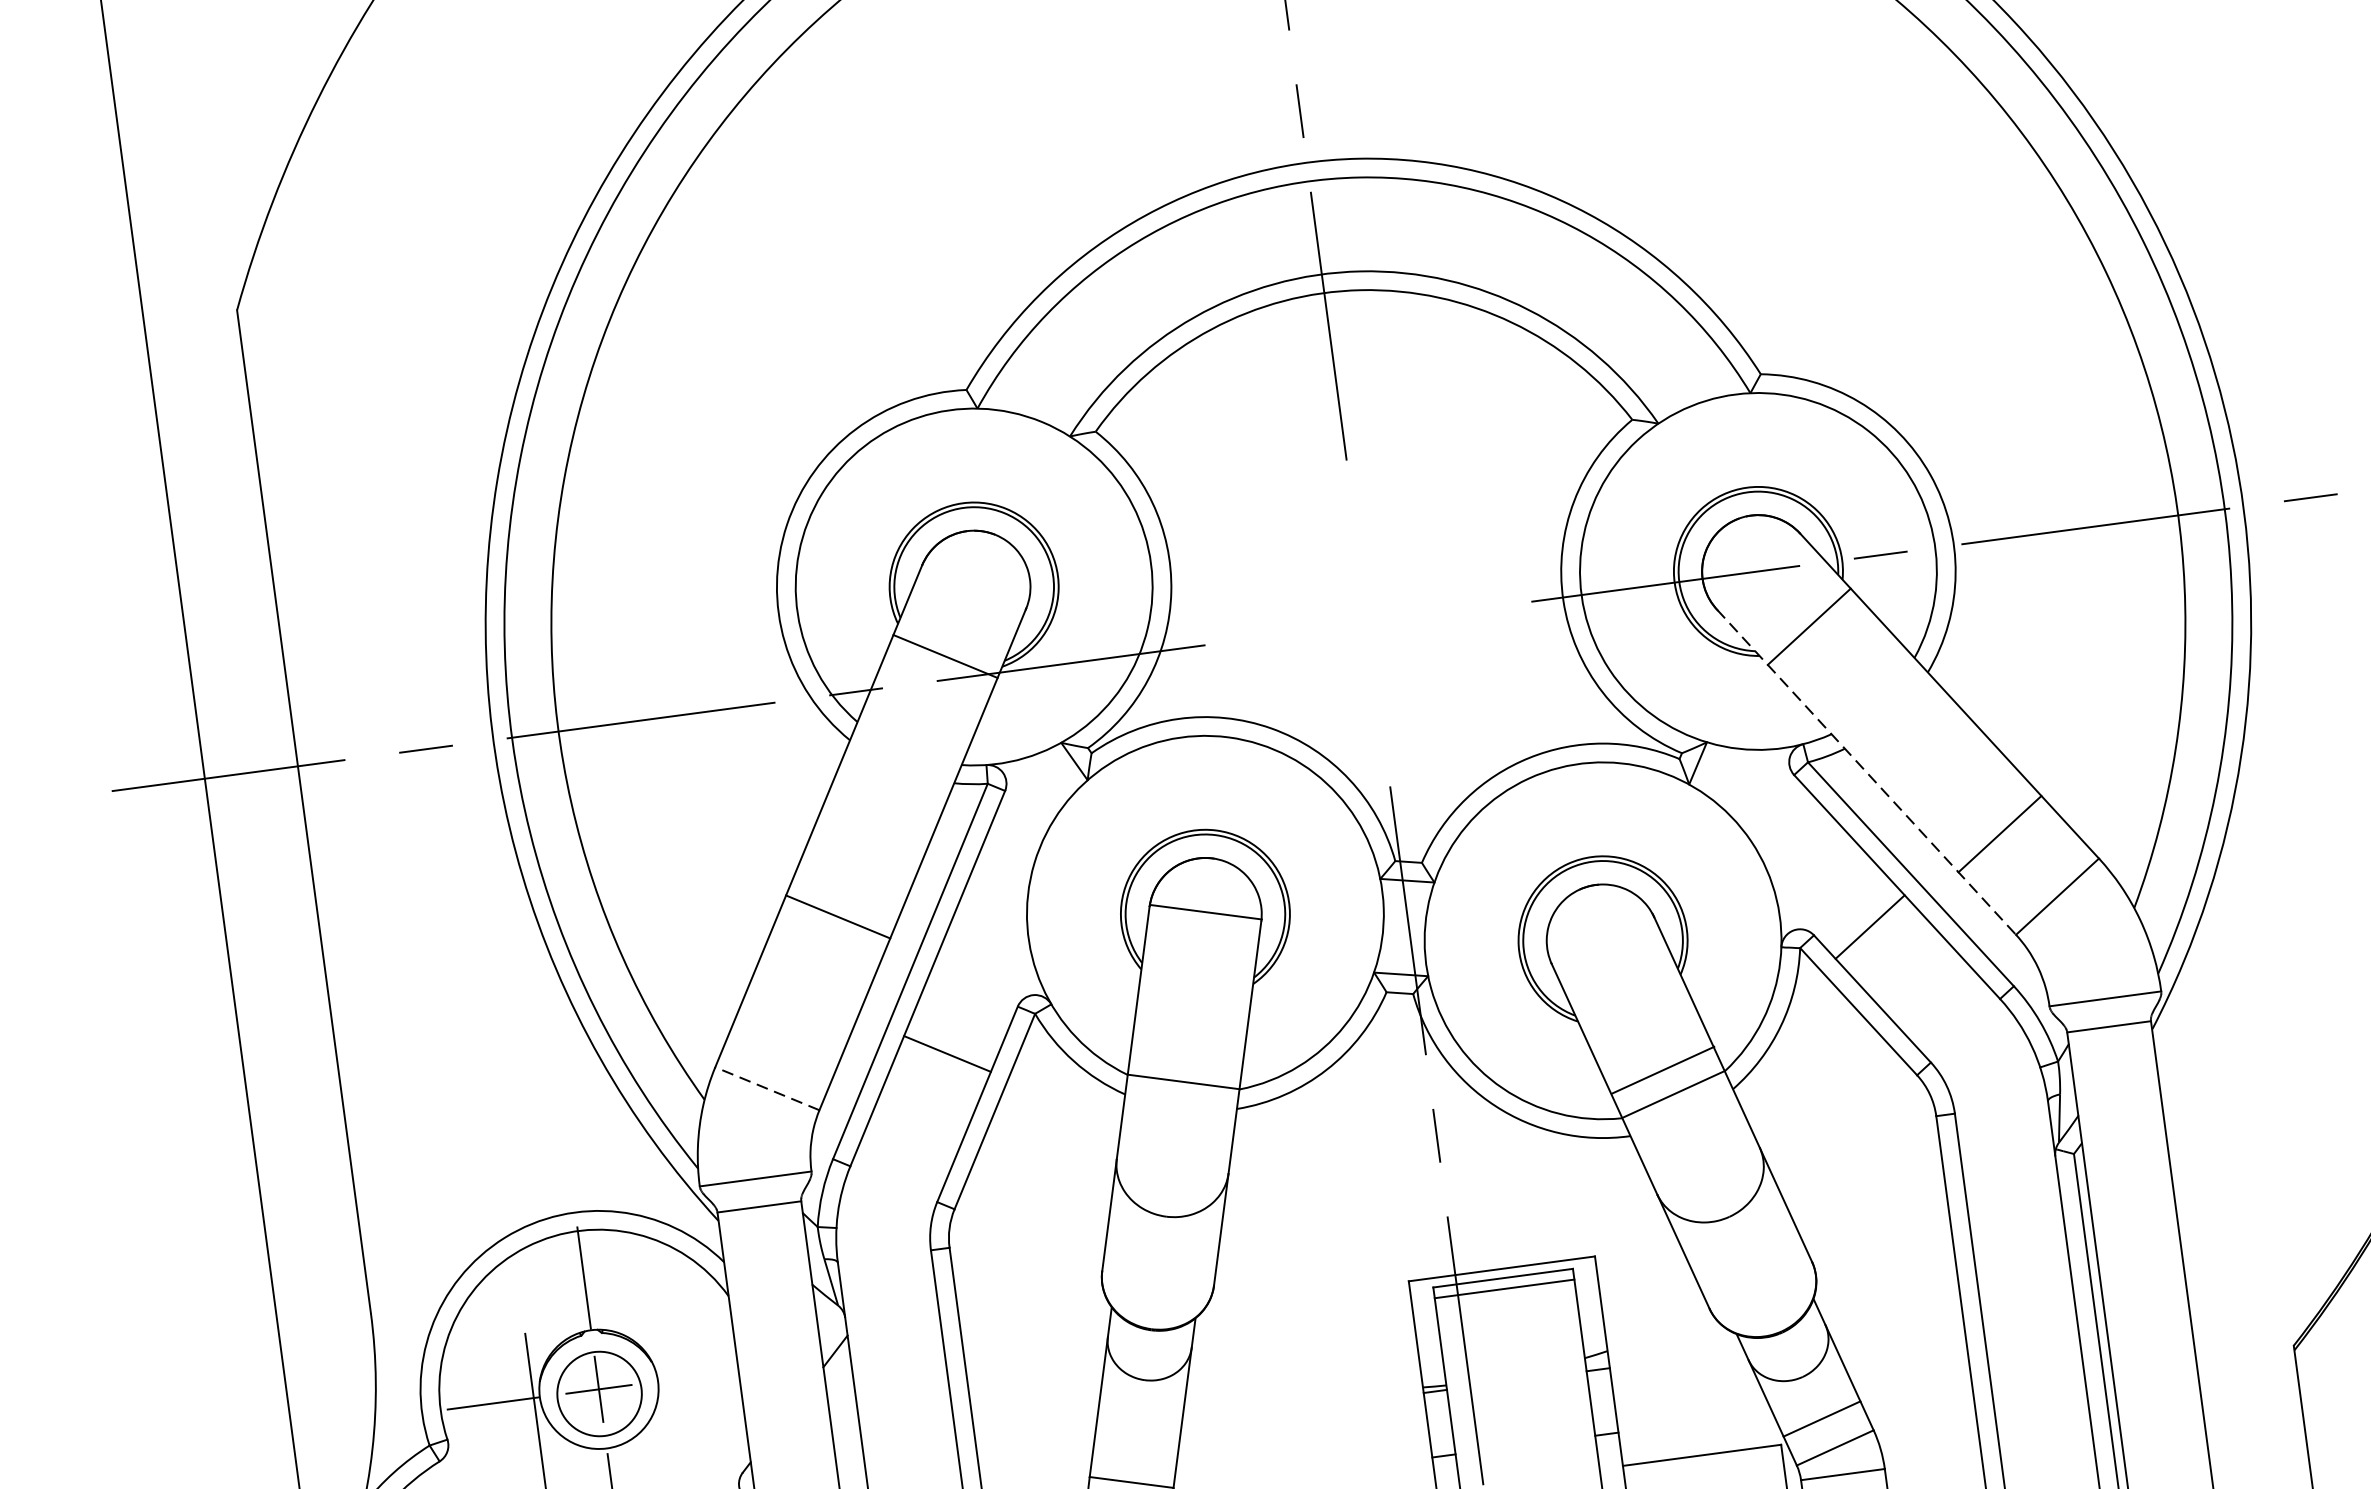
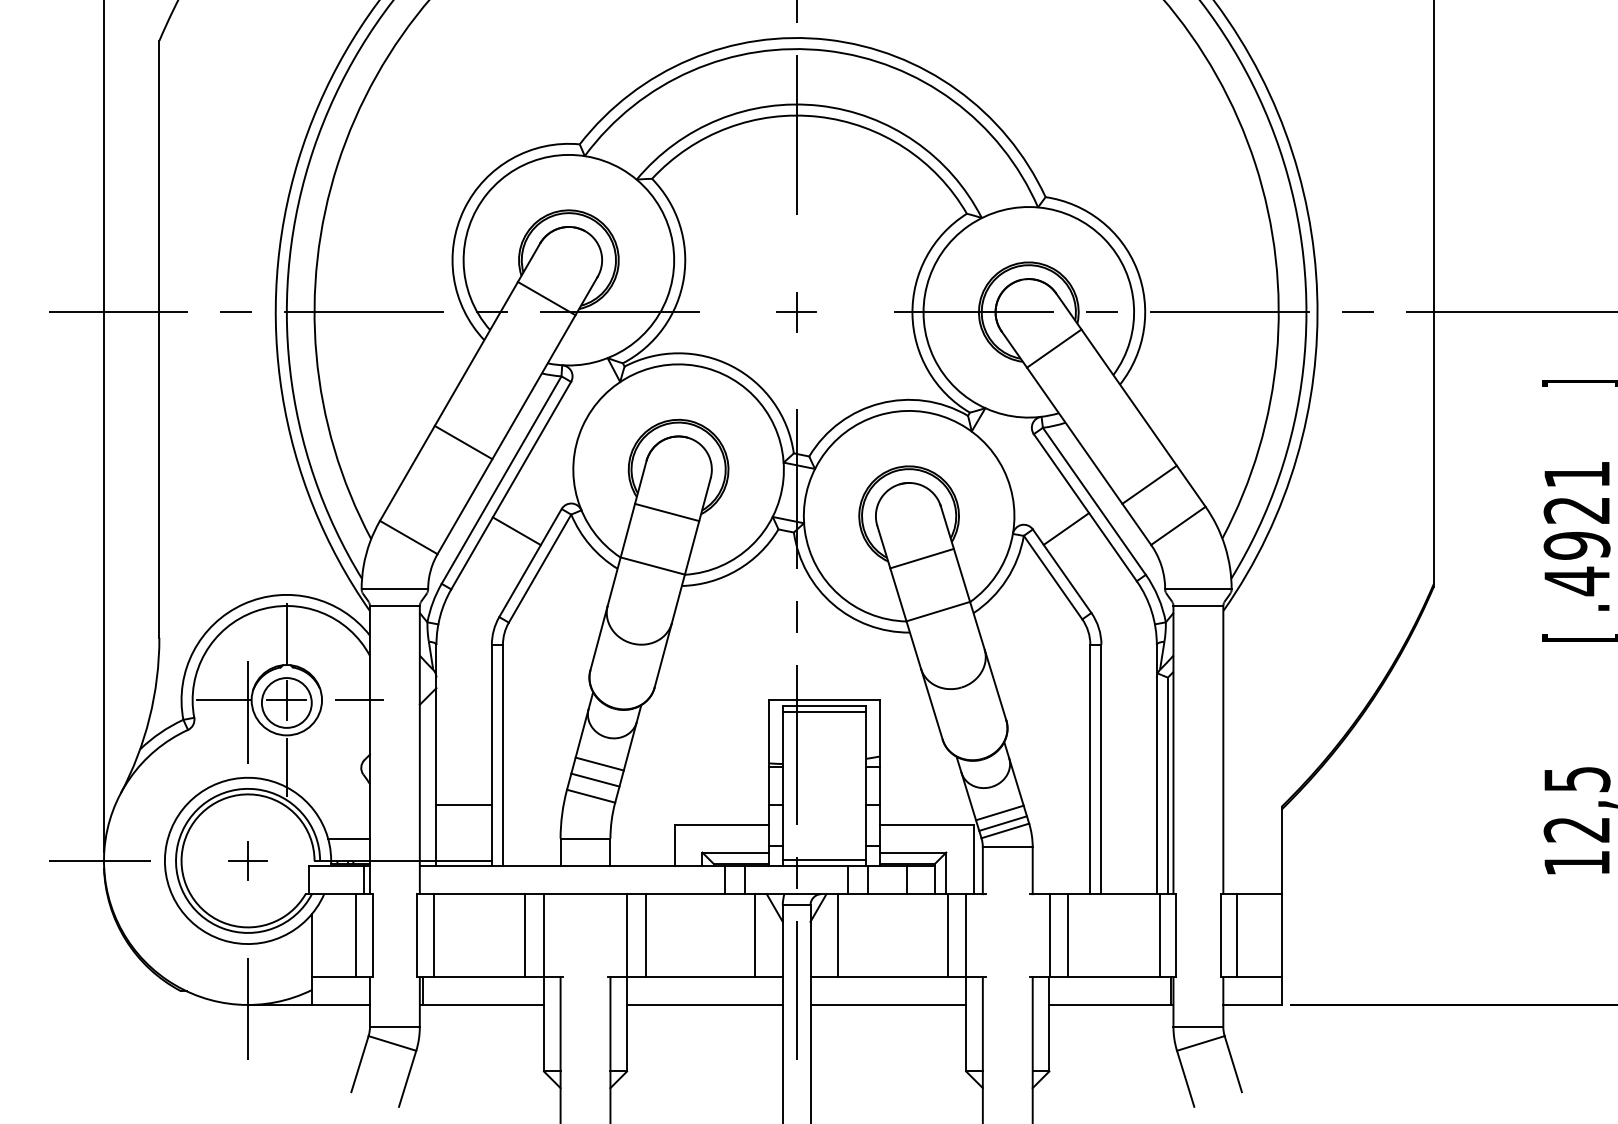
part: (1368, 623) -> (796, 312), added
line: (1866, 772) -> (1076, 438), dashed -> solid
line: (1206, 912) -> (667, 512), moved
line: (1661, 1070) -> (921, 558), moved
line: (766, 1088) -> (408, 537), dashed -> solid
line: (721, 1373) -> (359, 700), added
line: (1138, 1425) -> (599, 763), added
line: (1828, 1436) -> (1002, 823), added
line: (1135, 1453) -> (595, 779), added

